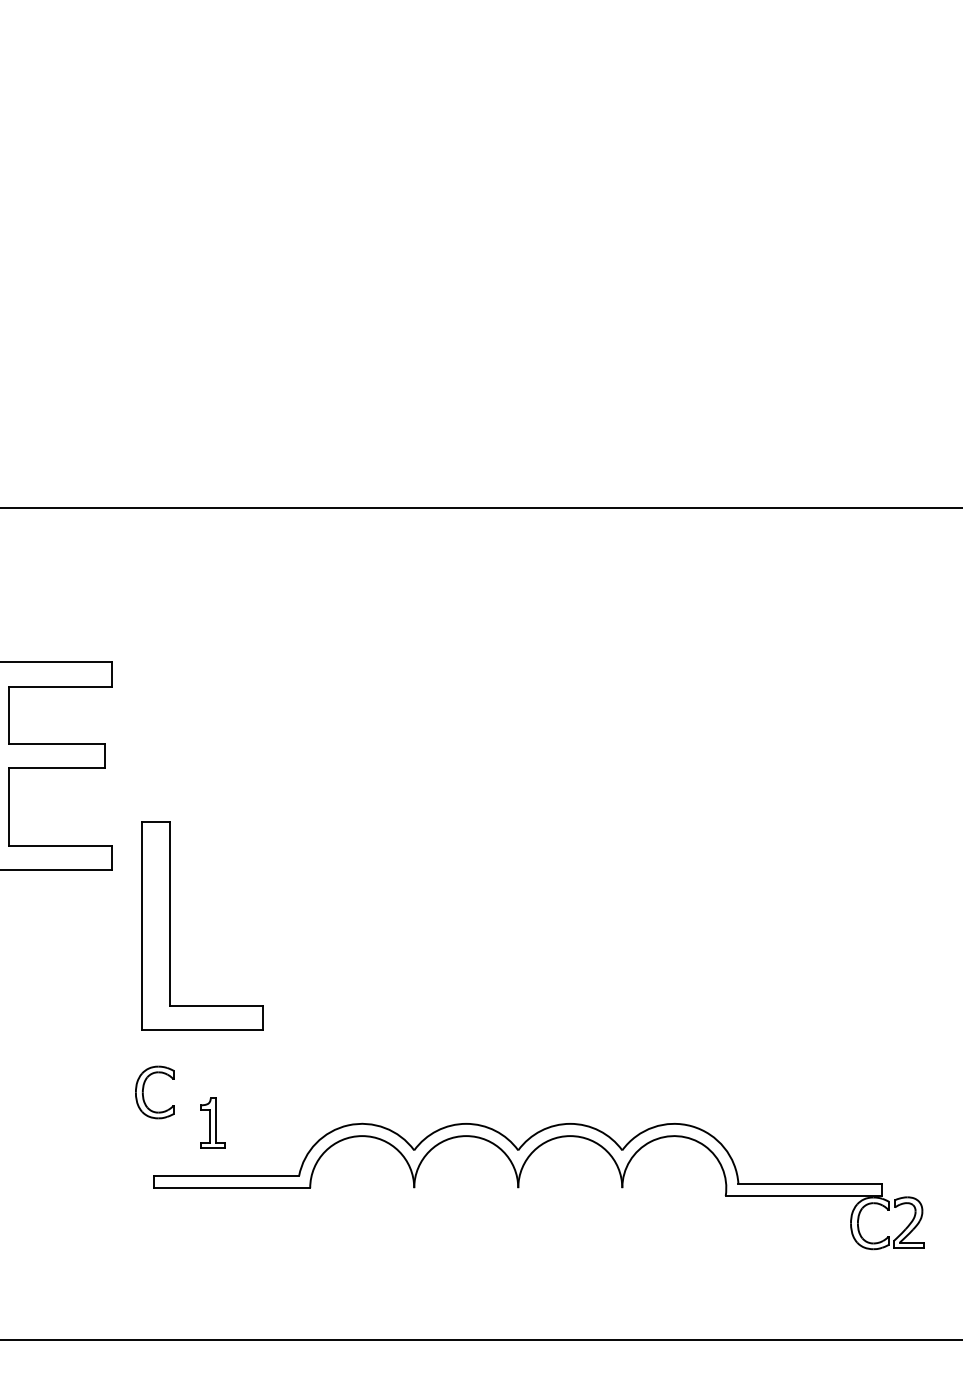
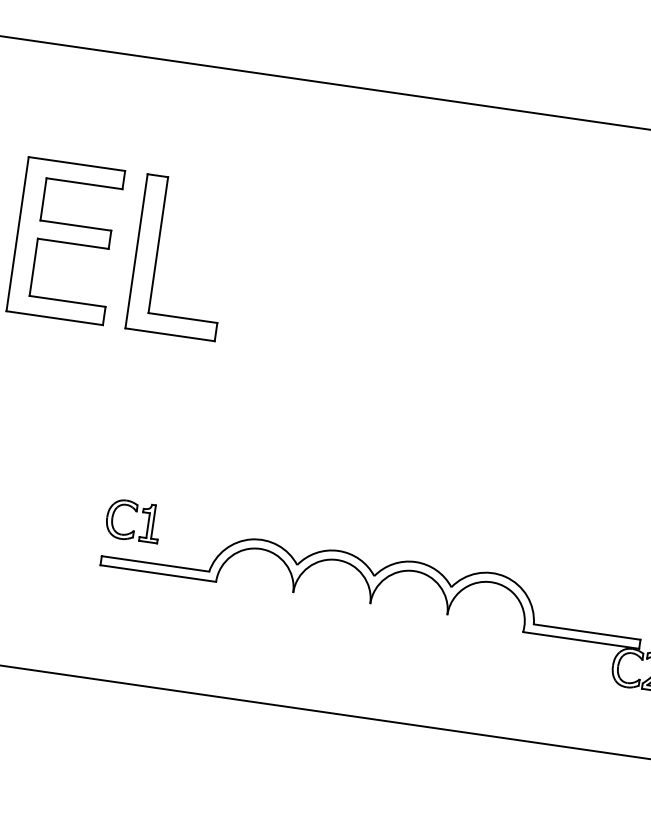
part: (170, 925) -> (157, 253), moved
part: (143, 1092) -> (112, 518), moved

